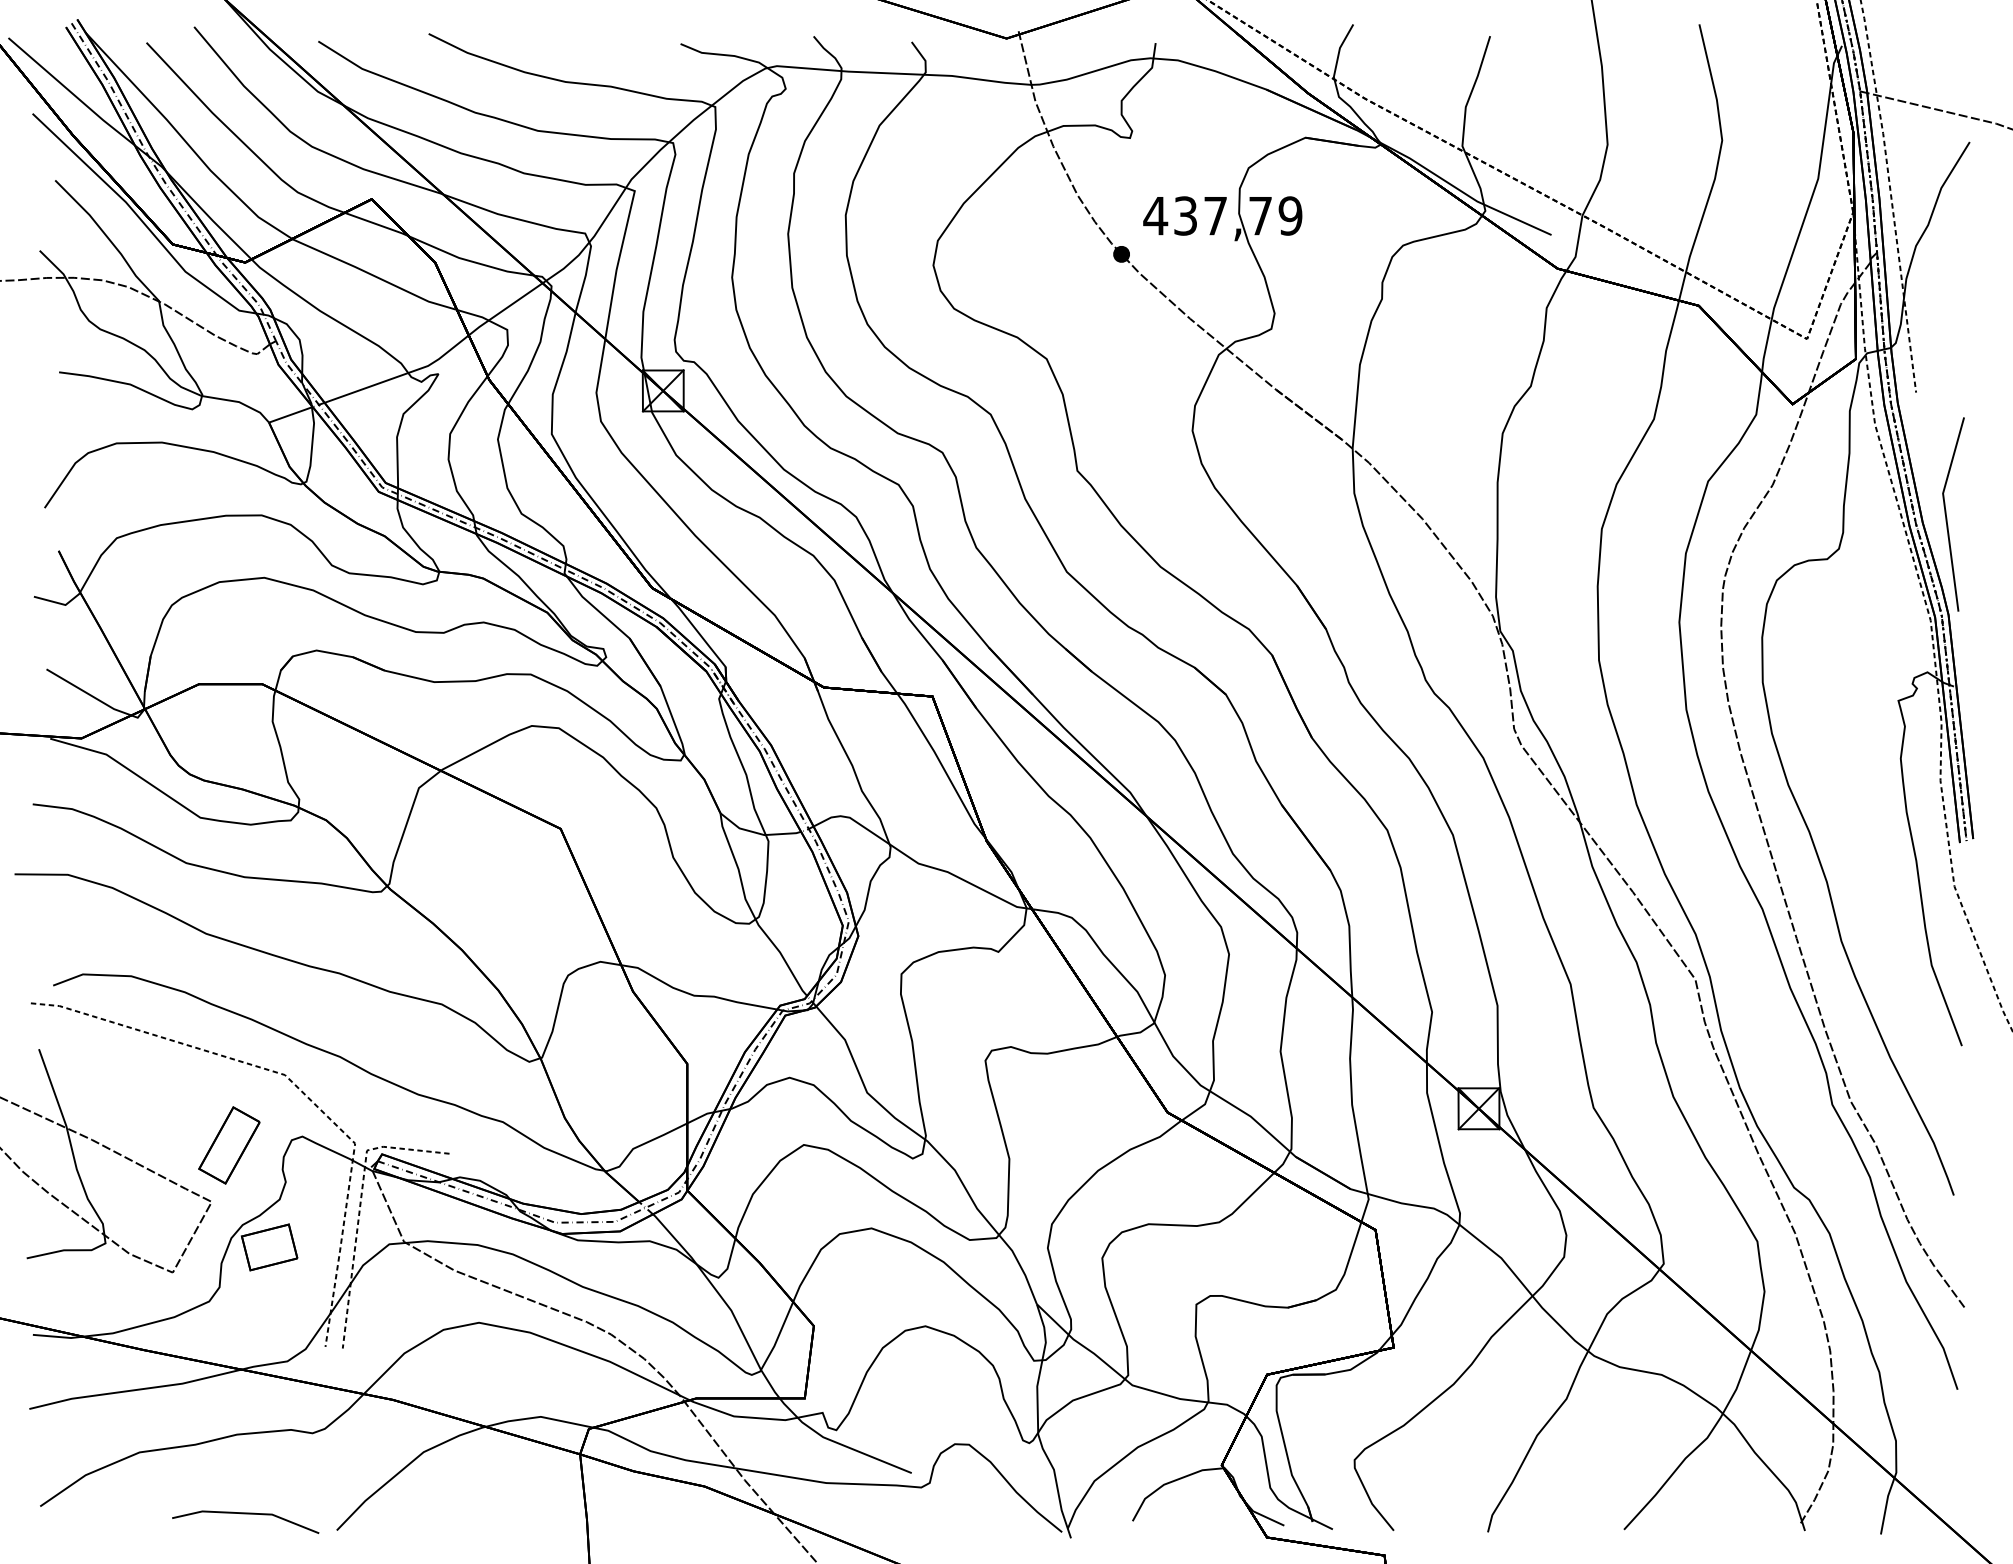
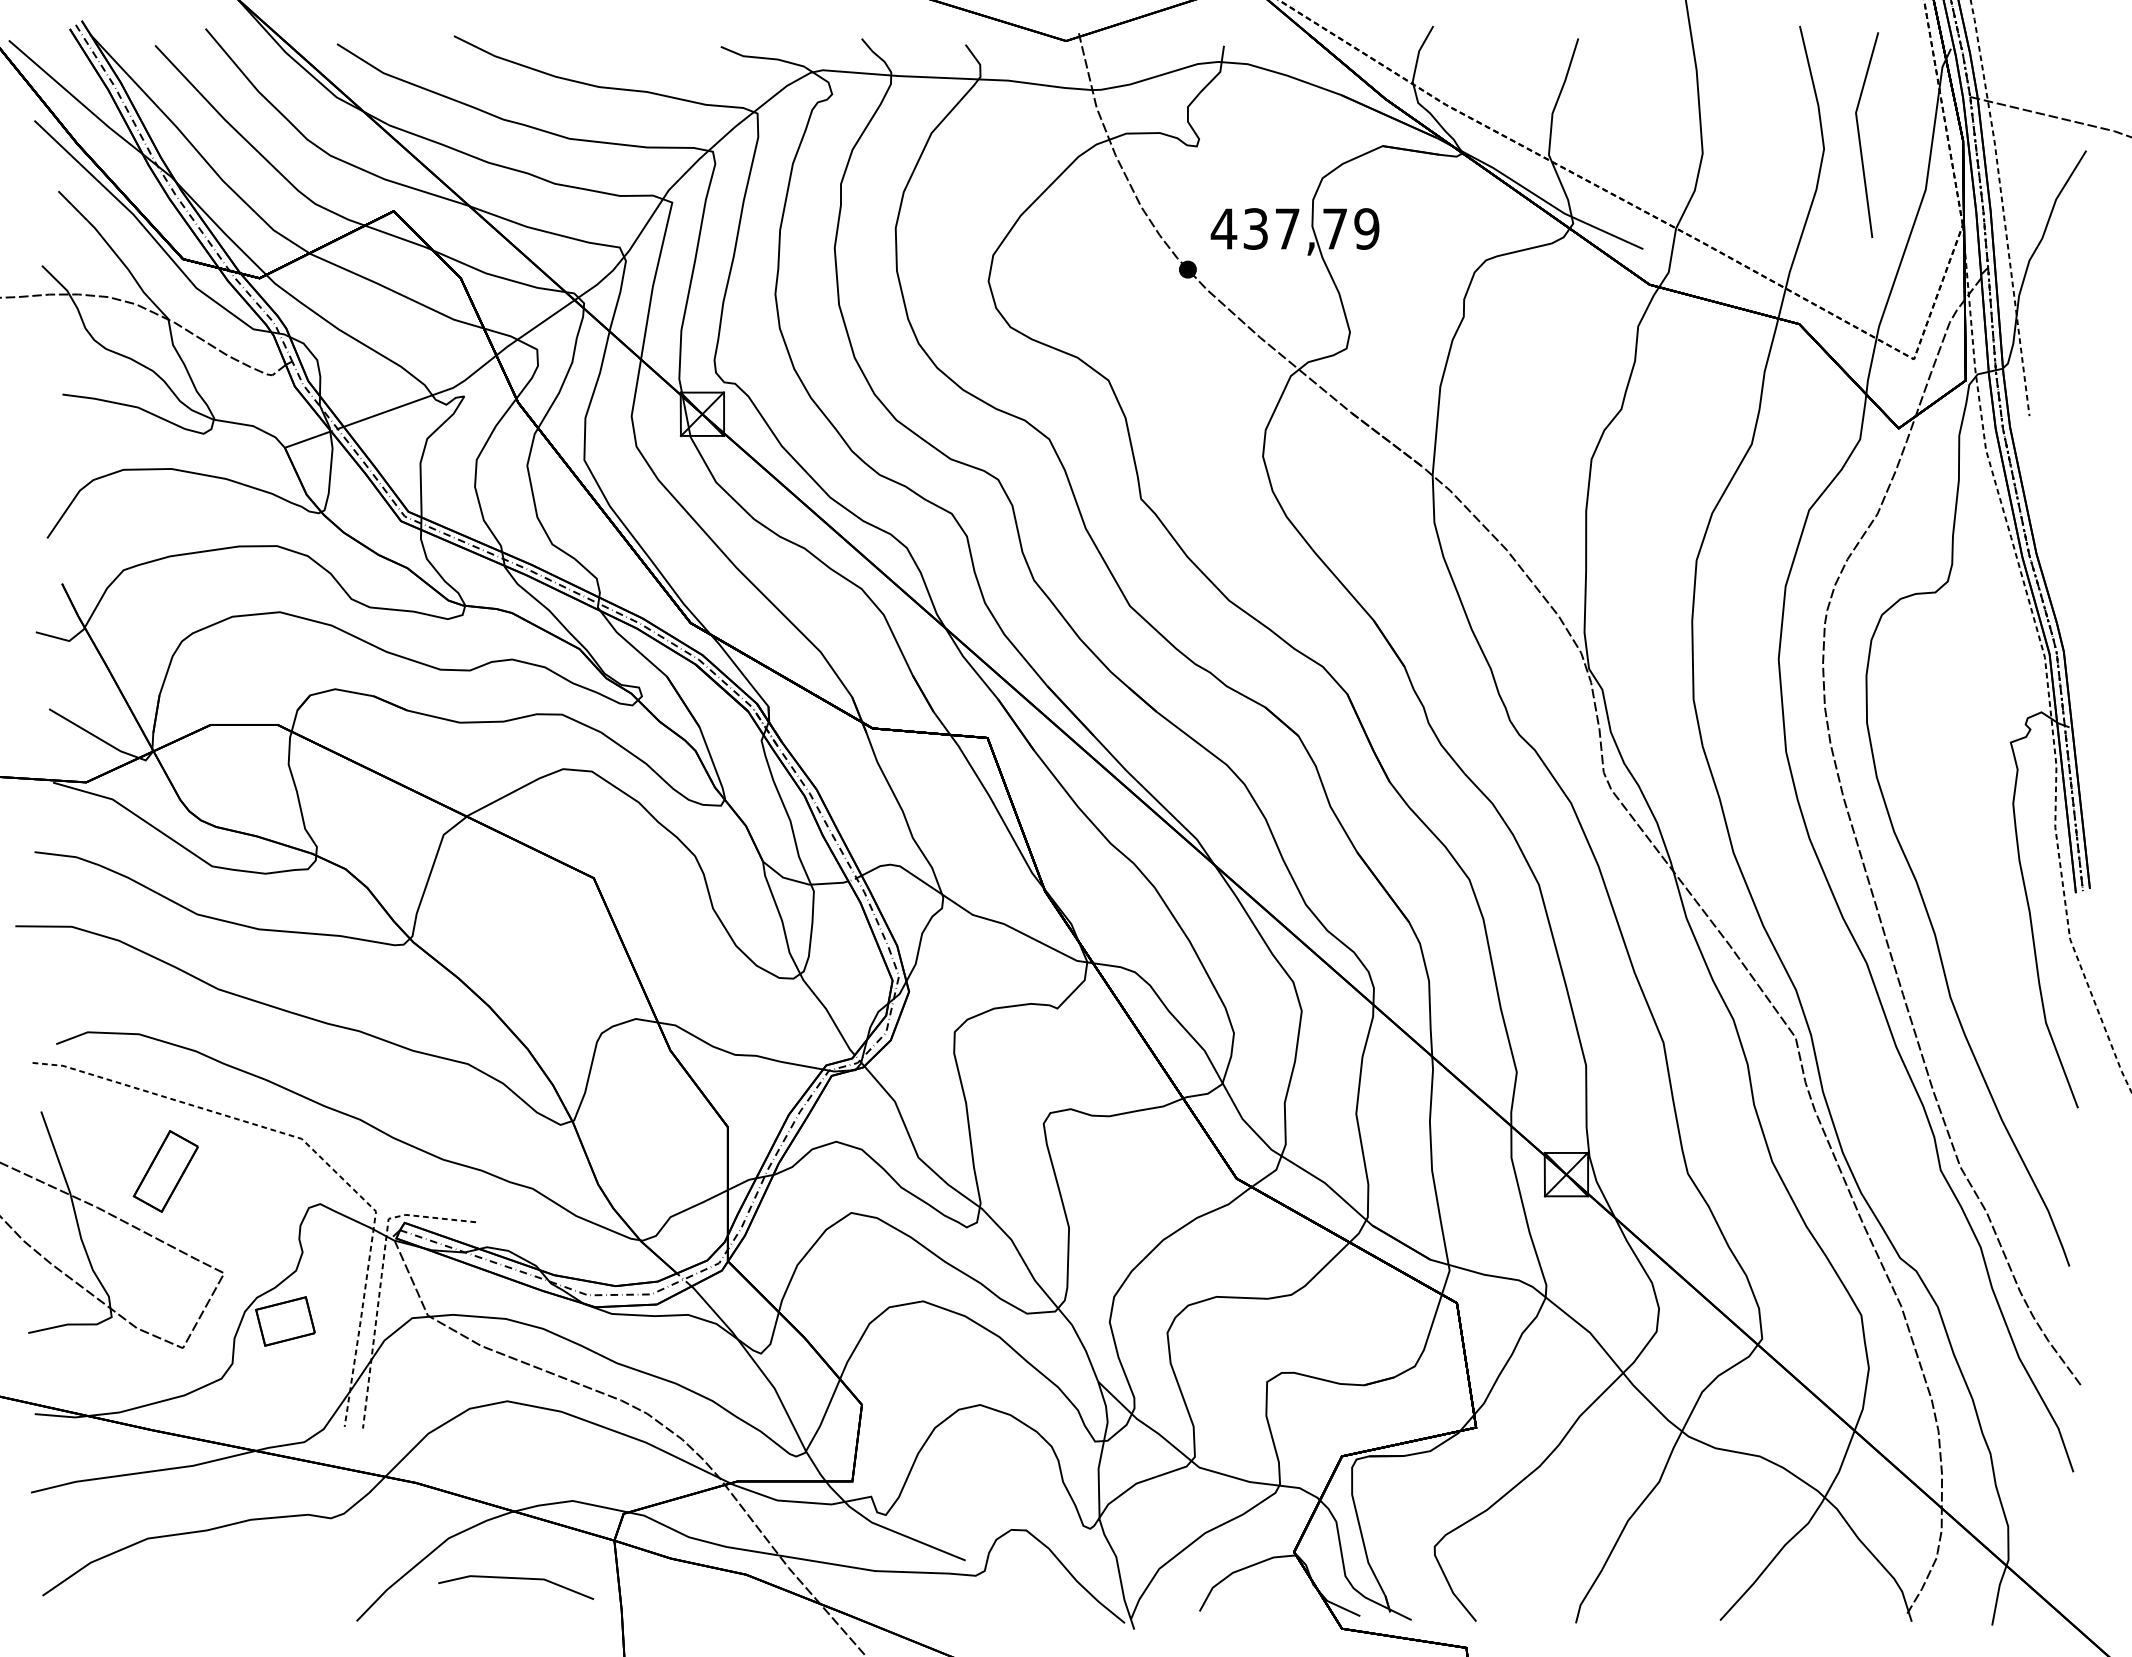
line: (1947, 516) -> (1860, 137), moved
part: (229, 1145) -> (165, 1171), moved
line: (246, 1514) -> (516, 1579), moved

